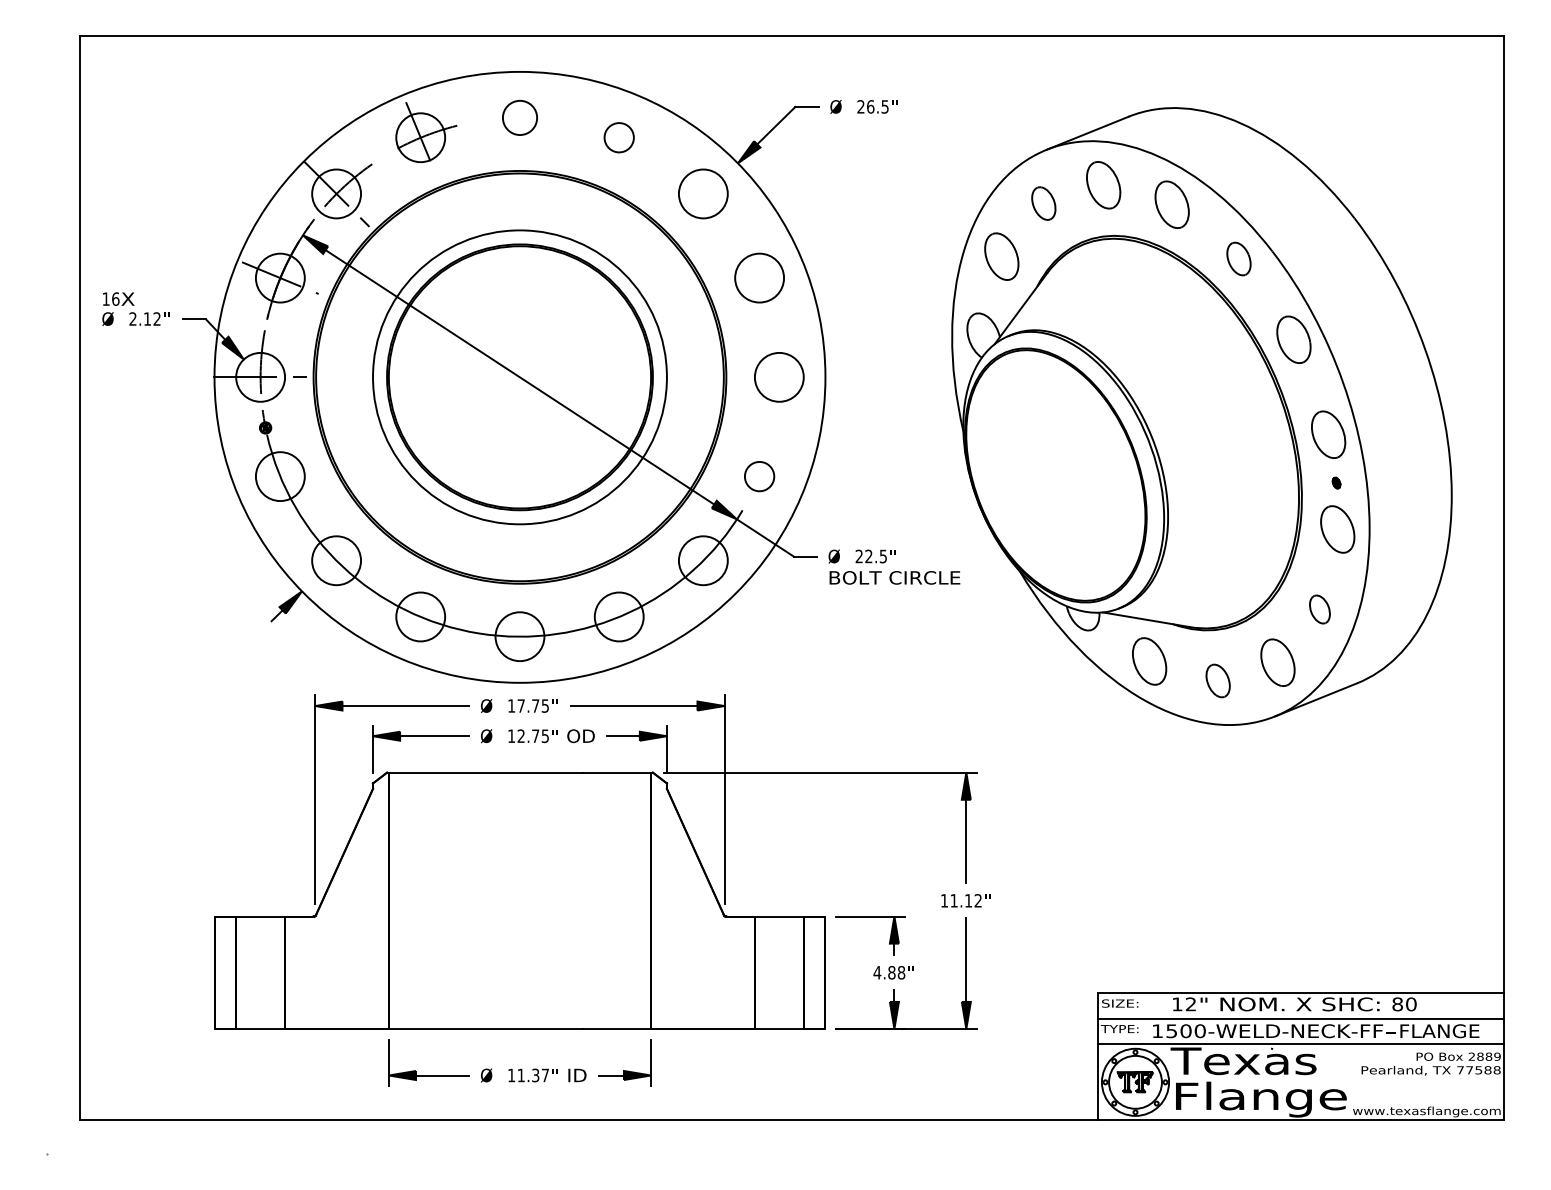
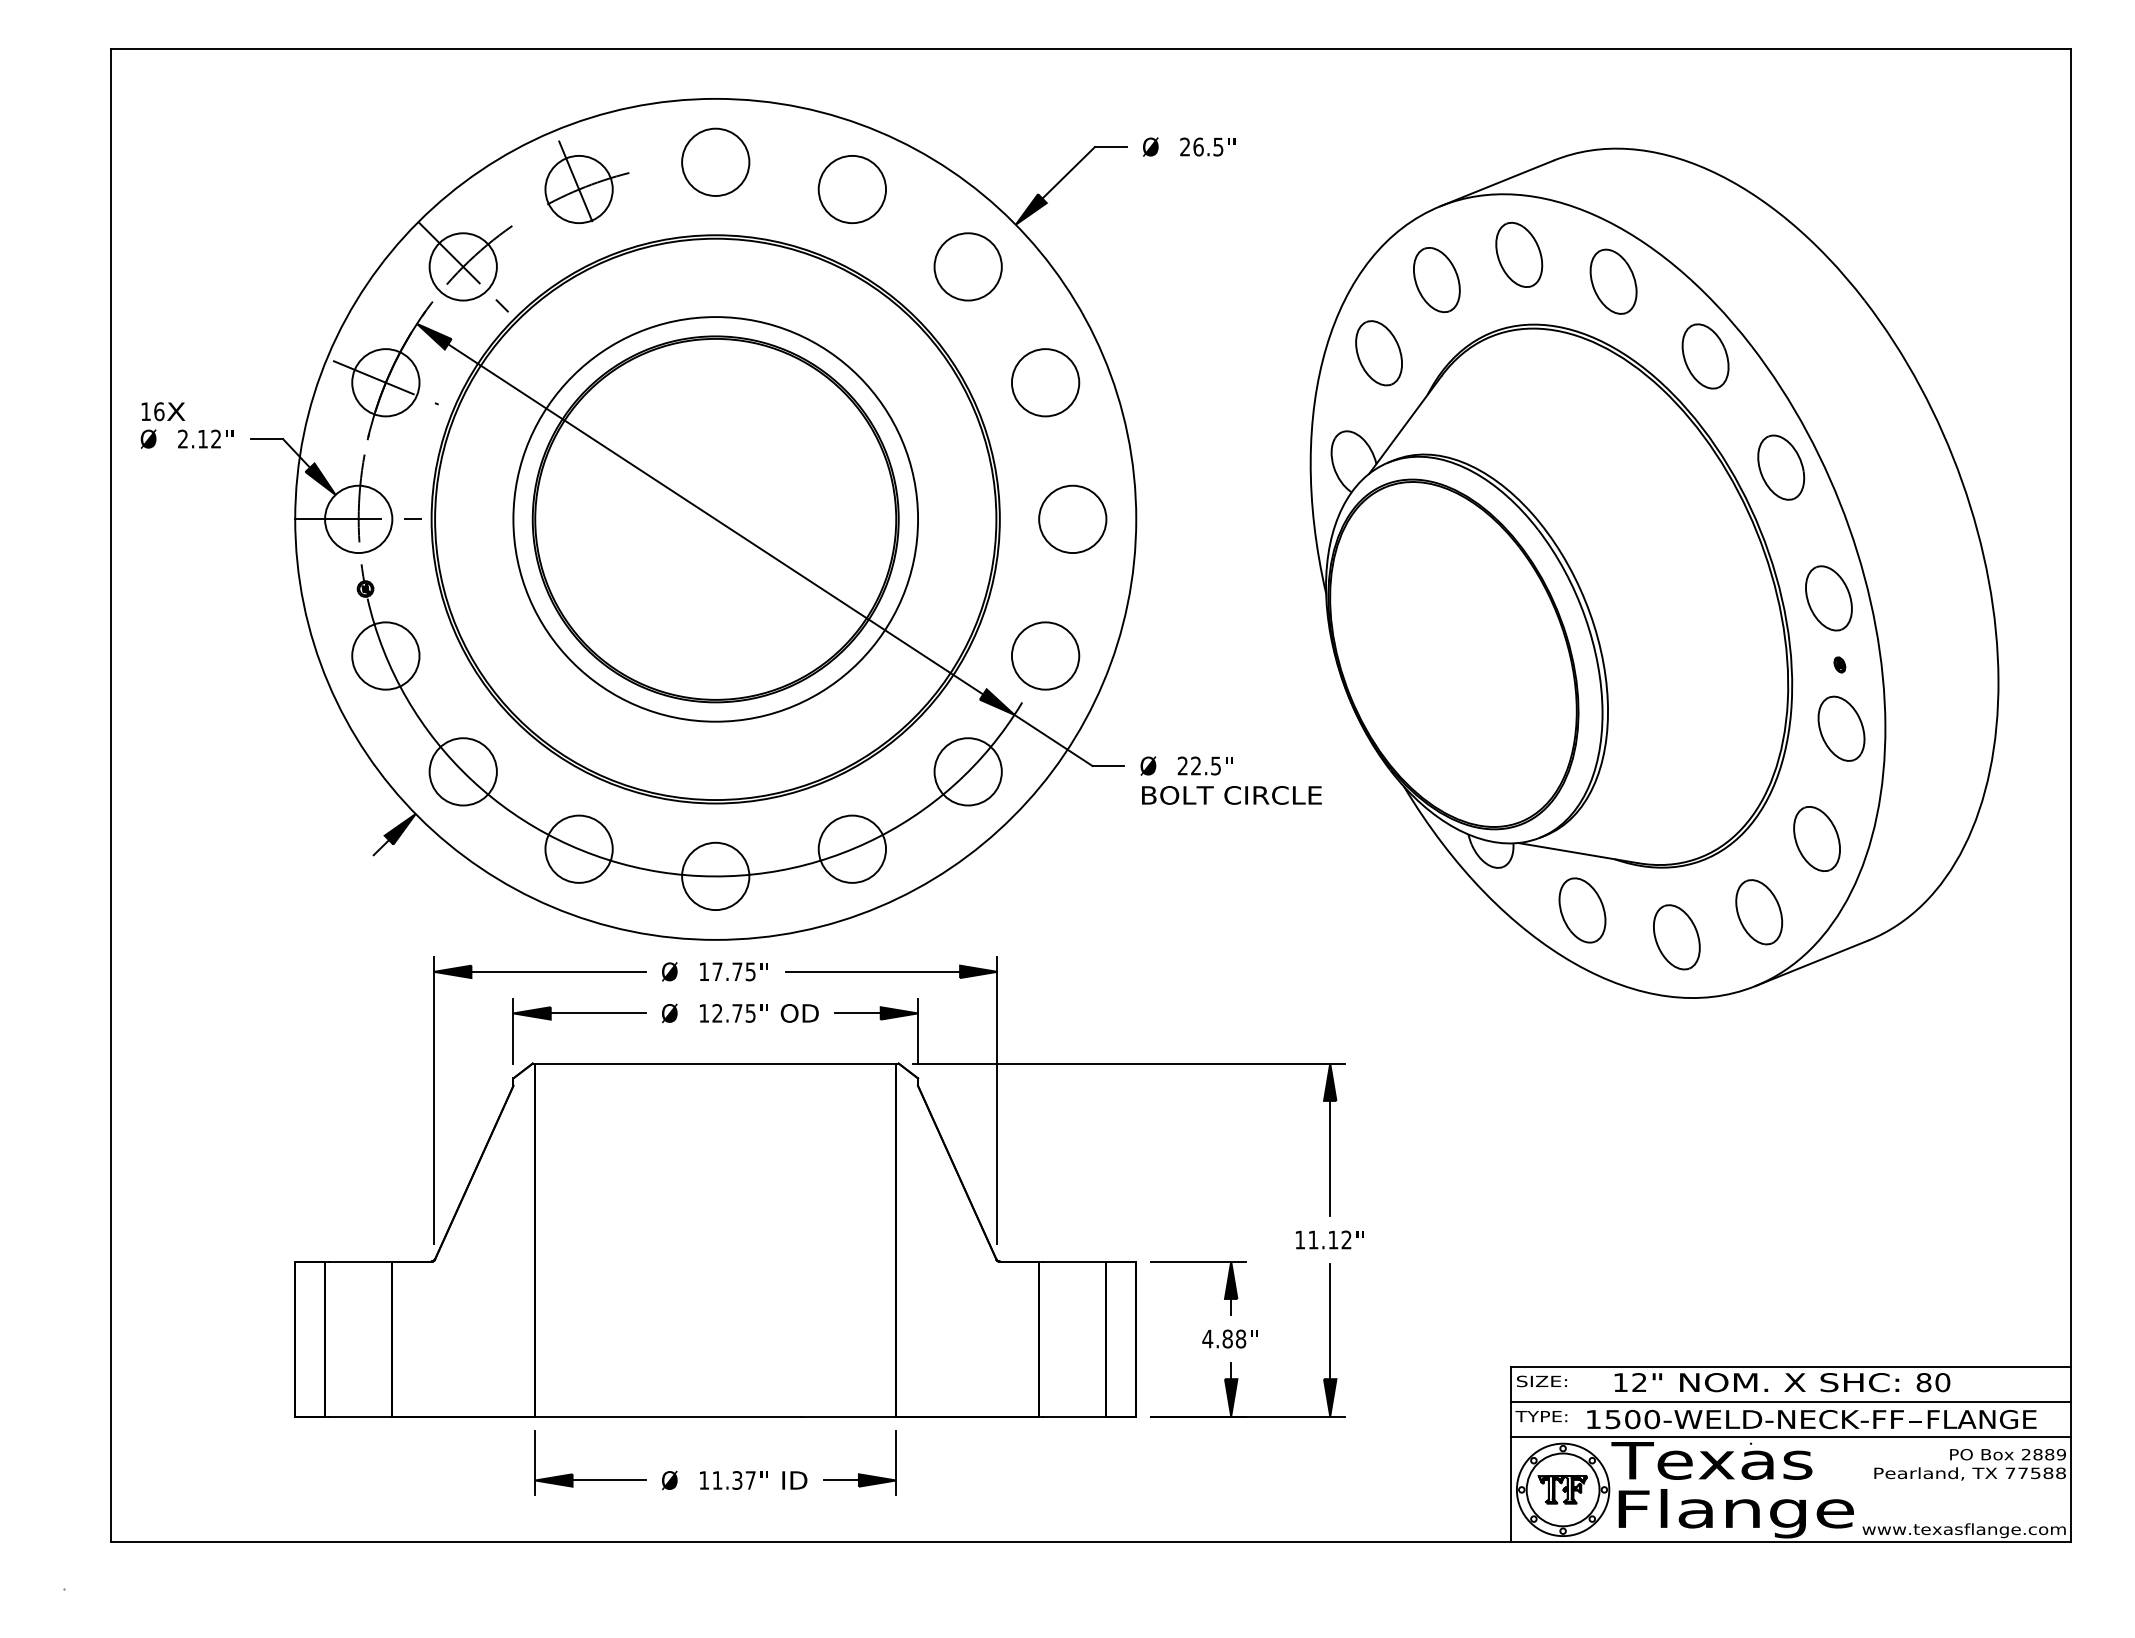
circle: (519, 117) -> (715, 161), size x1.43
circle: (619, 137) -> (852, 189), size x1.67
part: (1043, 203) -> (1436, 280), size x1.43
part: (1238, 259) -> (1705, 356), size x1.43
circle: (759, 476) -> (1045, 655), size x1.67
part: (1319, 609) -> (1816, 838), size x1.67
part: (1217, 681) -> (1676, 937), size x1.43

